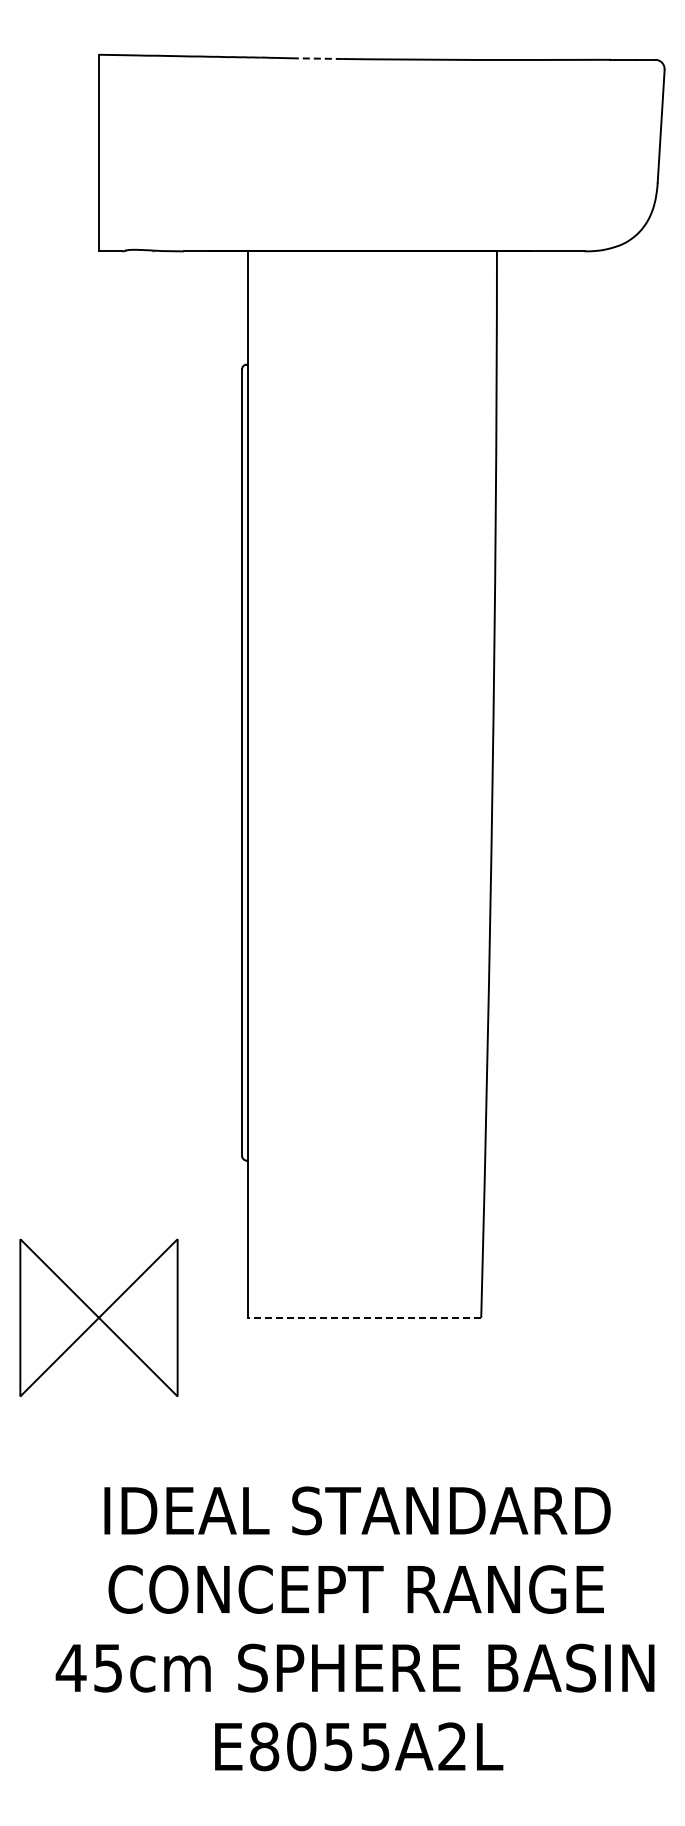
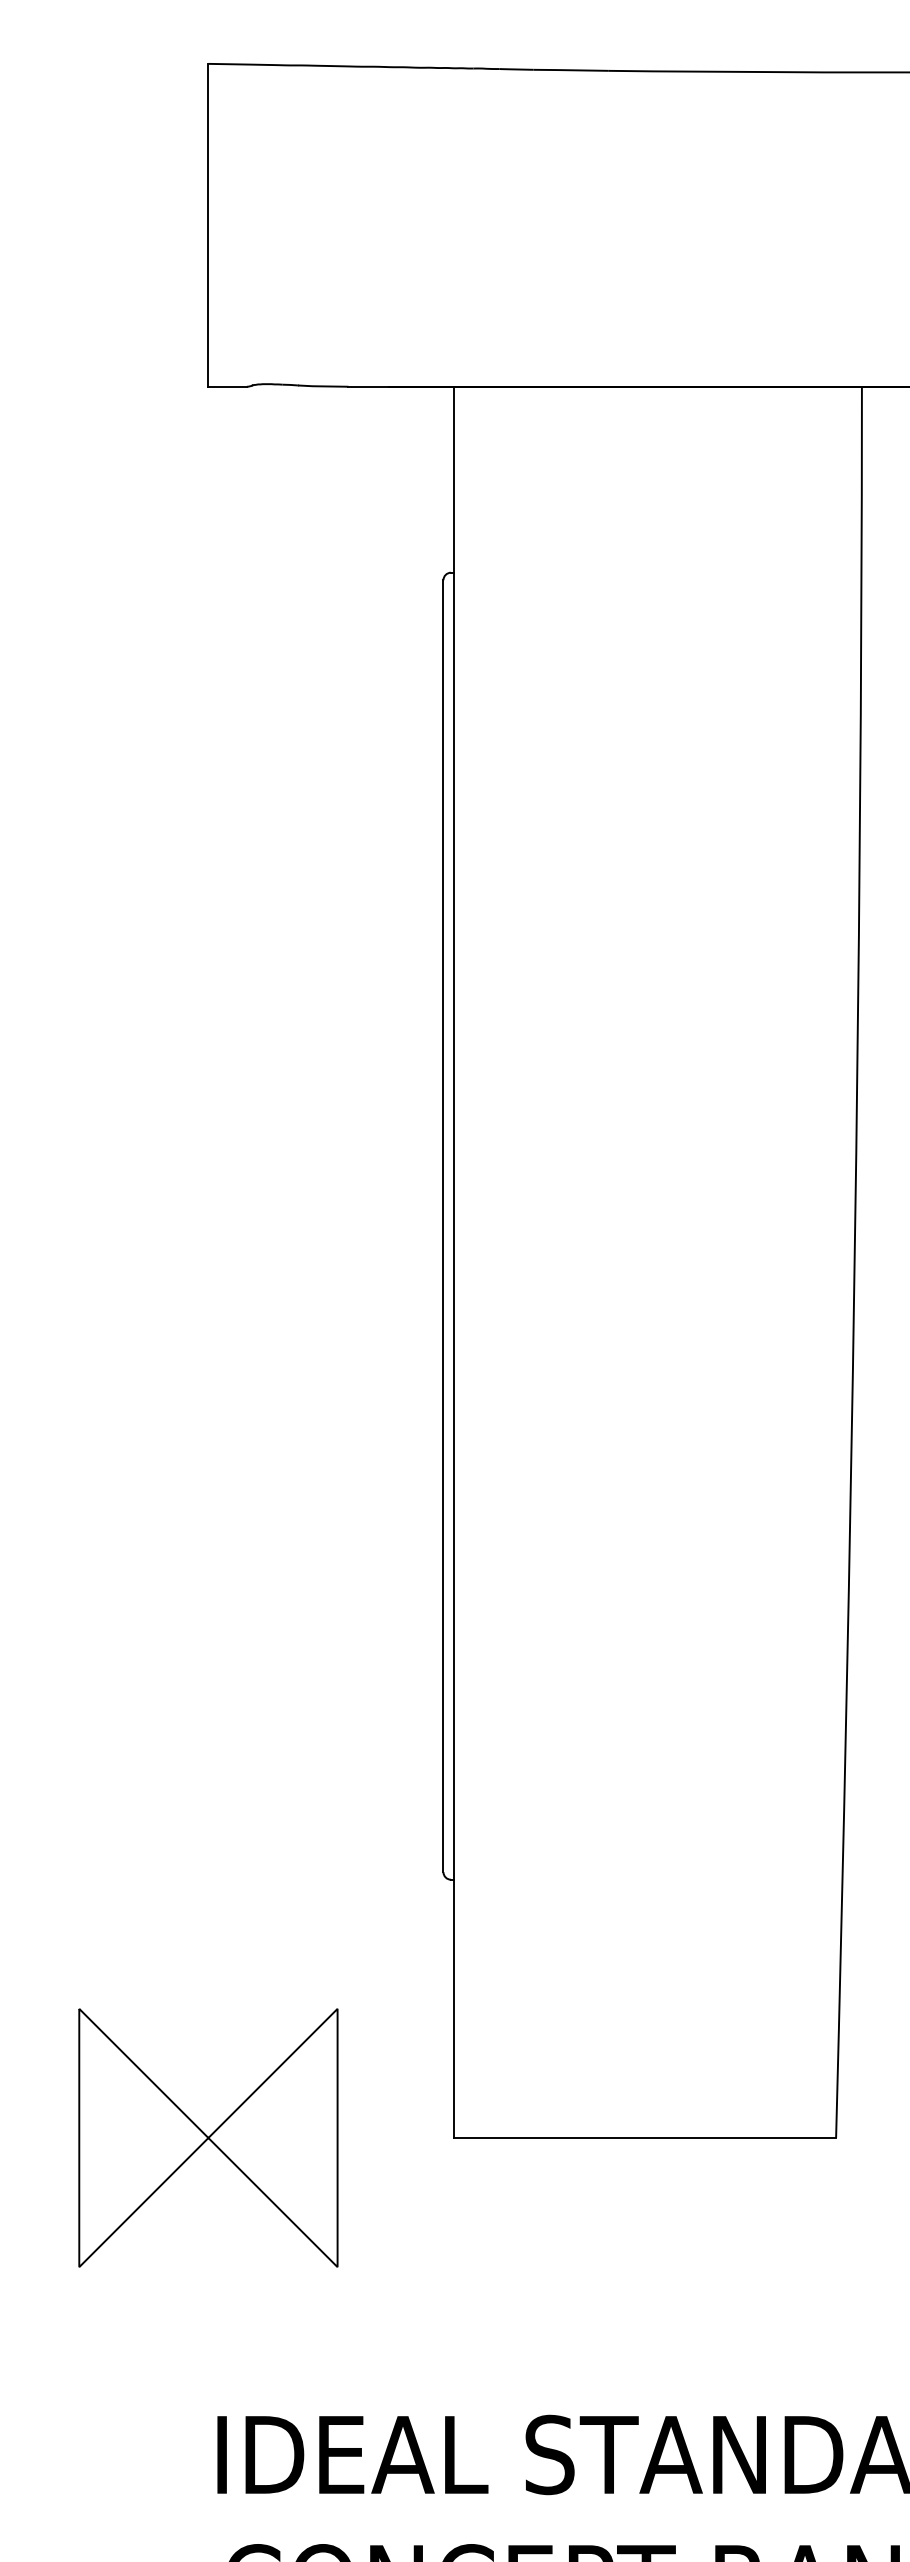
line: (319, 58) -> (570, 70), dashed -> solid
line: (364, 1317) -> (644, 2137), dashed -> solid

